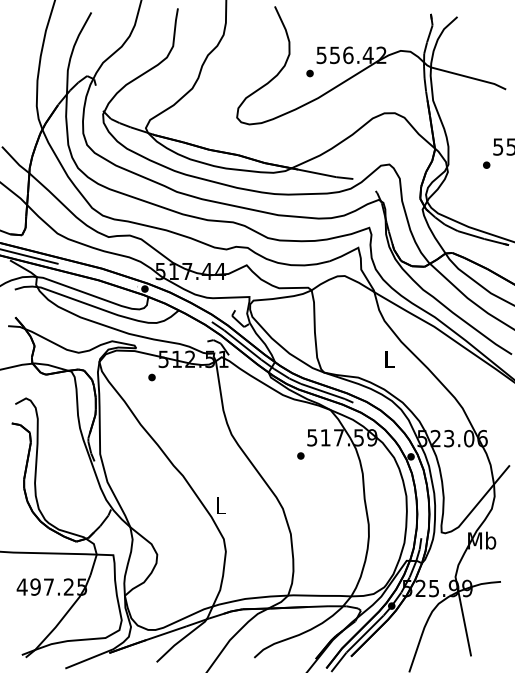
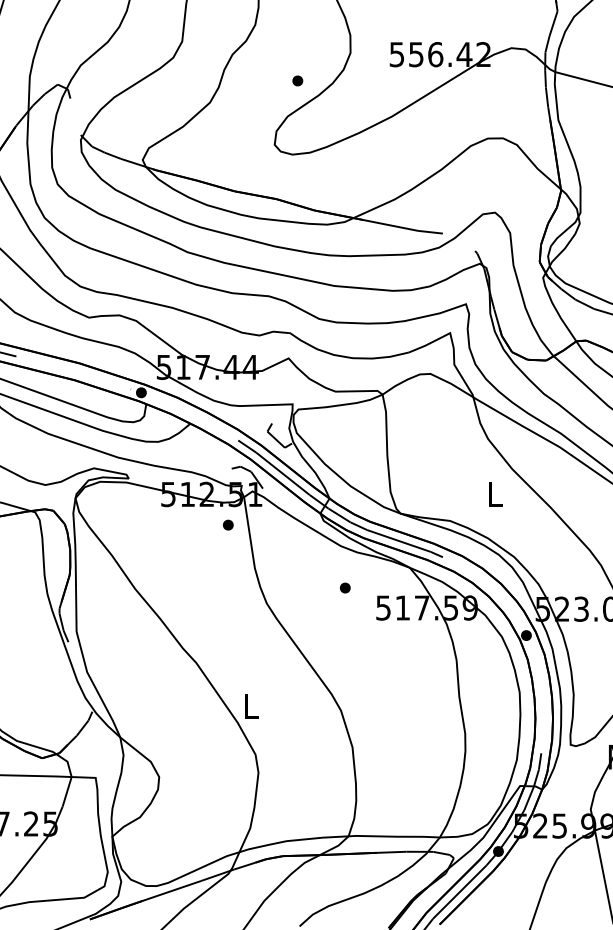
part: (309, 73) -> (296, 80), moved
part: (151, 377) -> (227, 525), moved
part: (300, 455) -> (344, 587), moved

